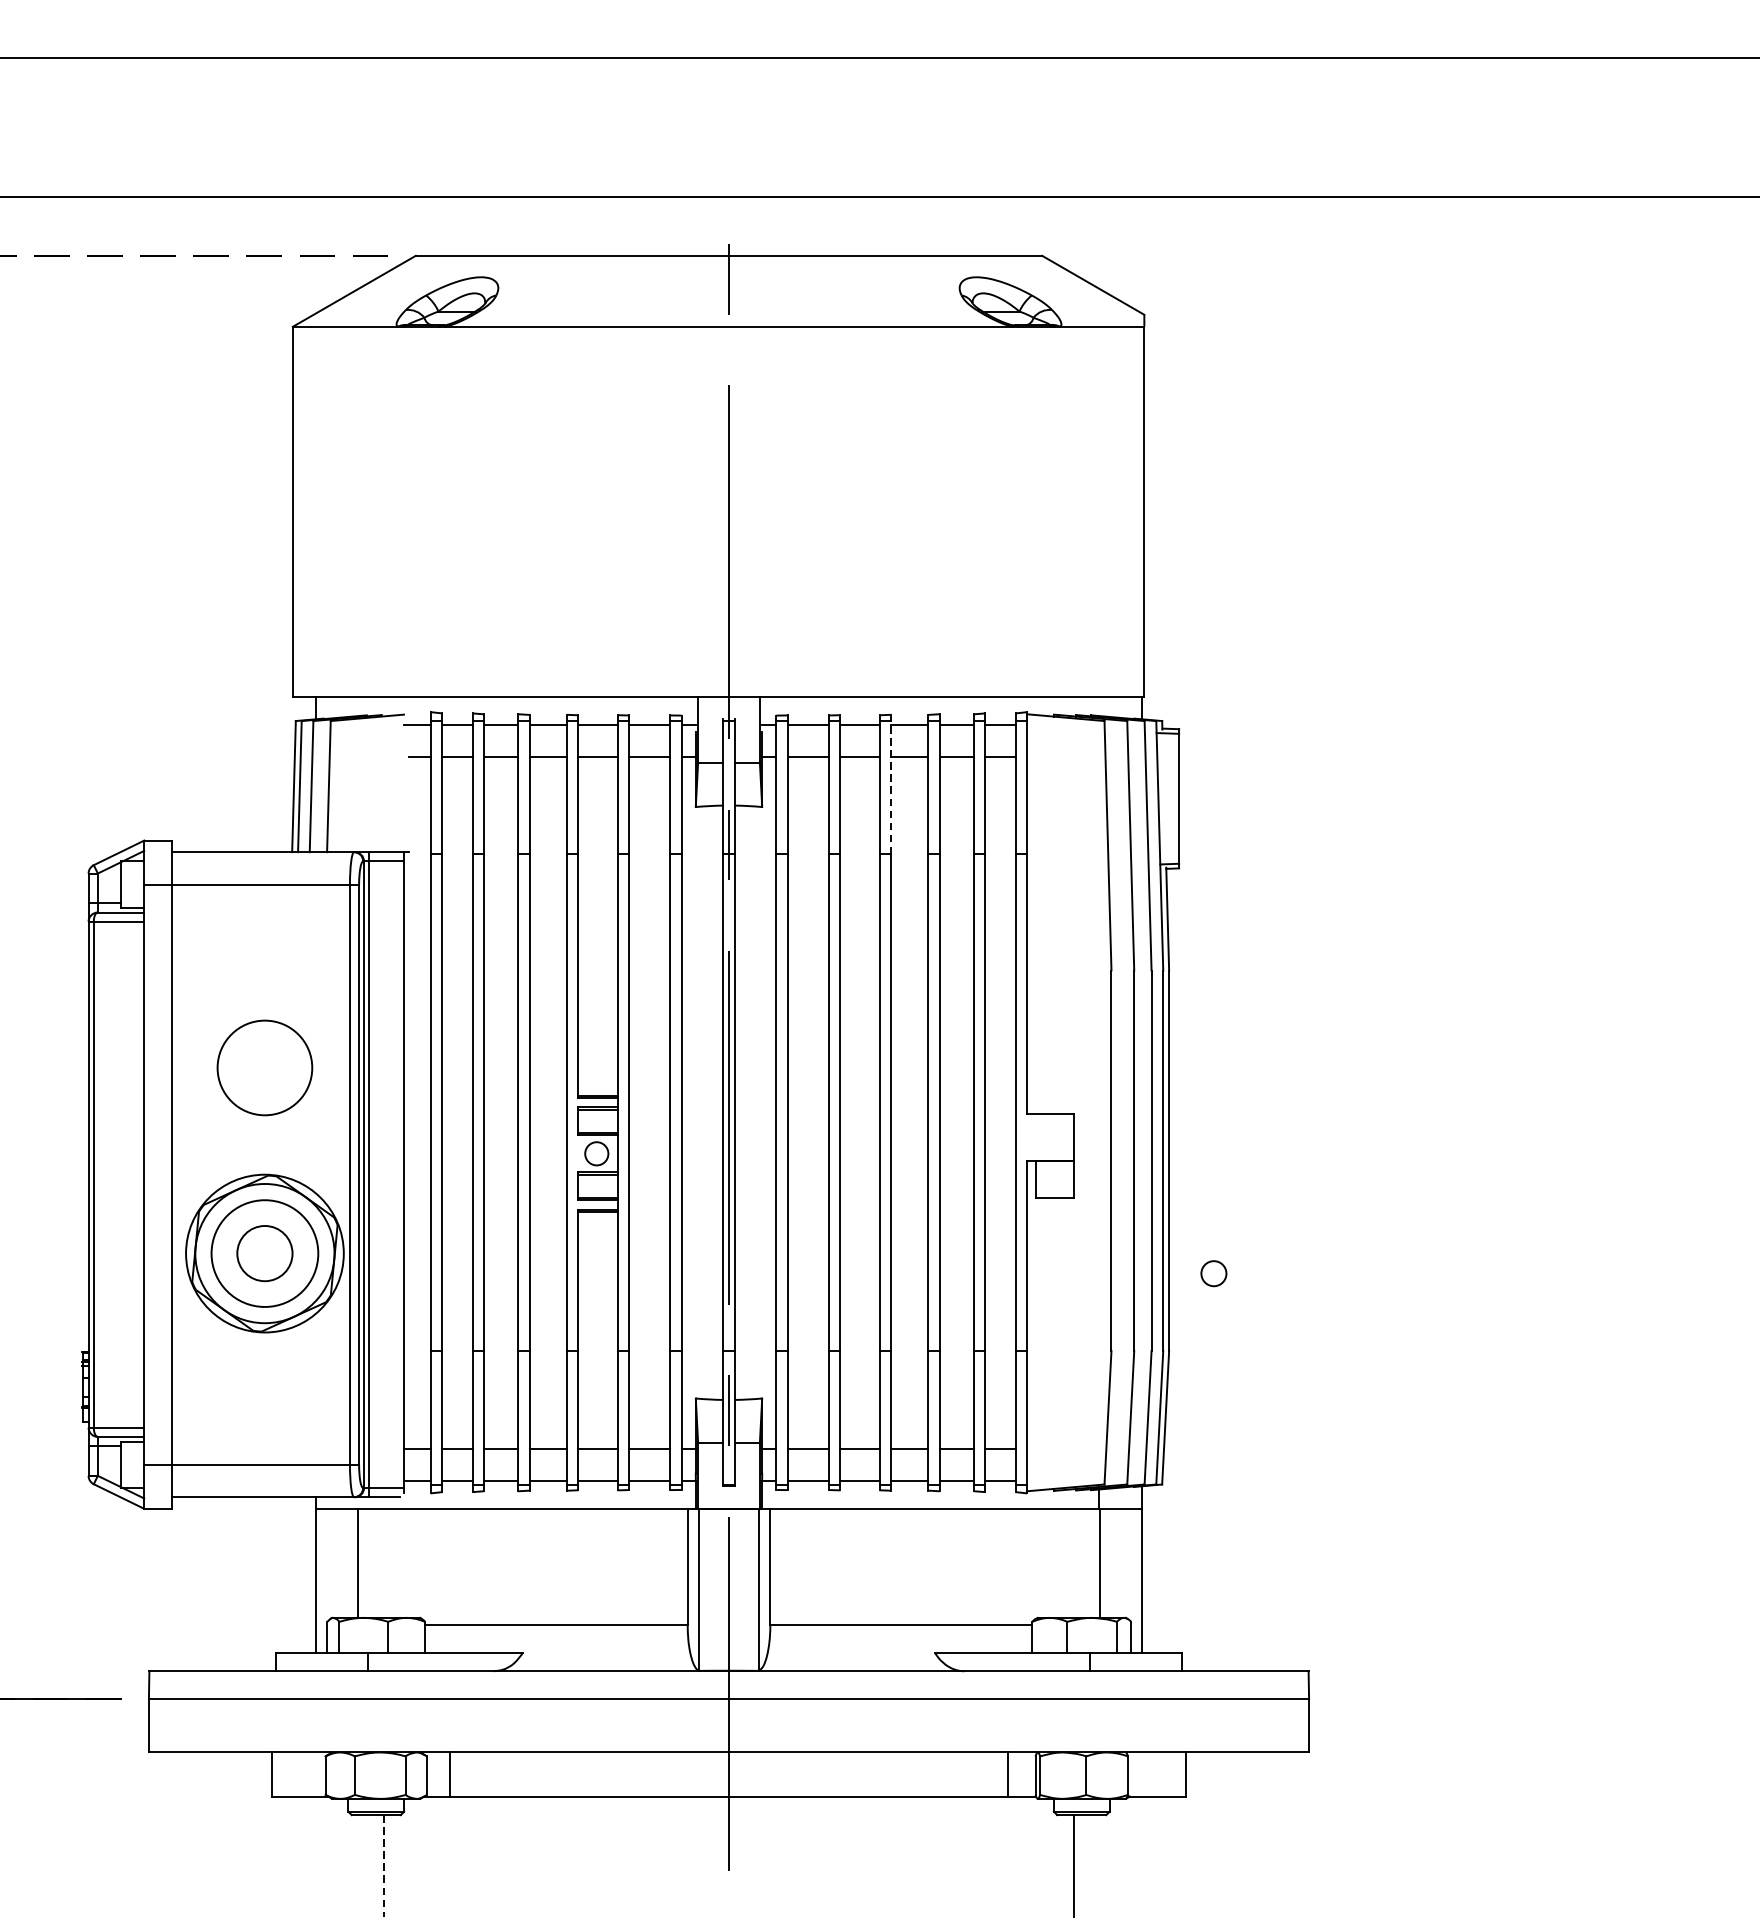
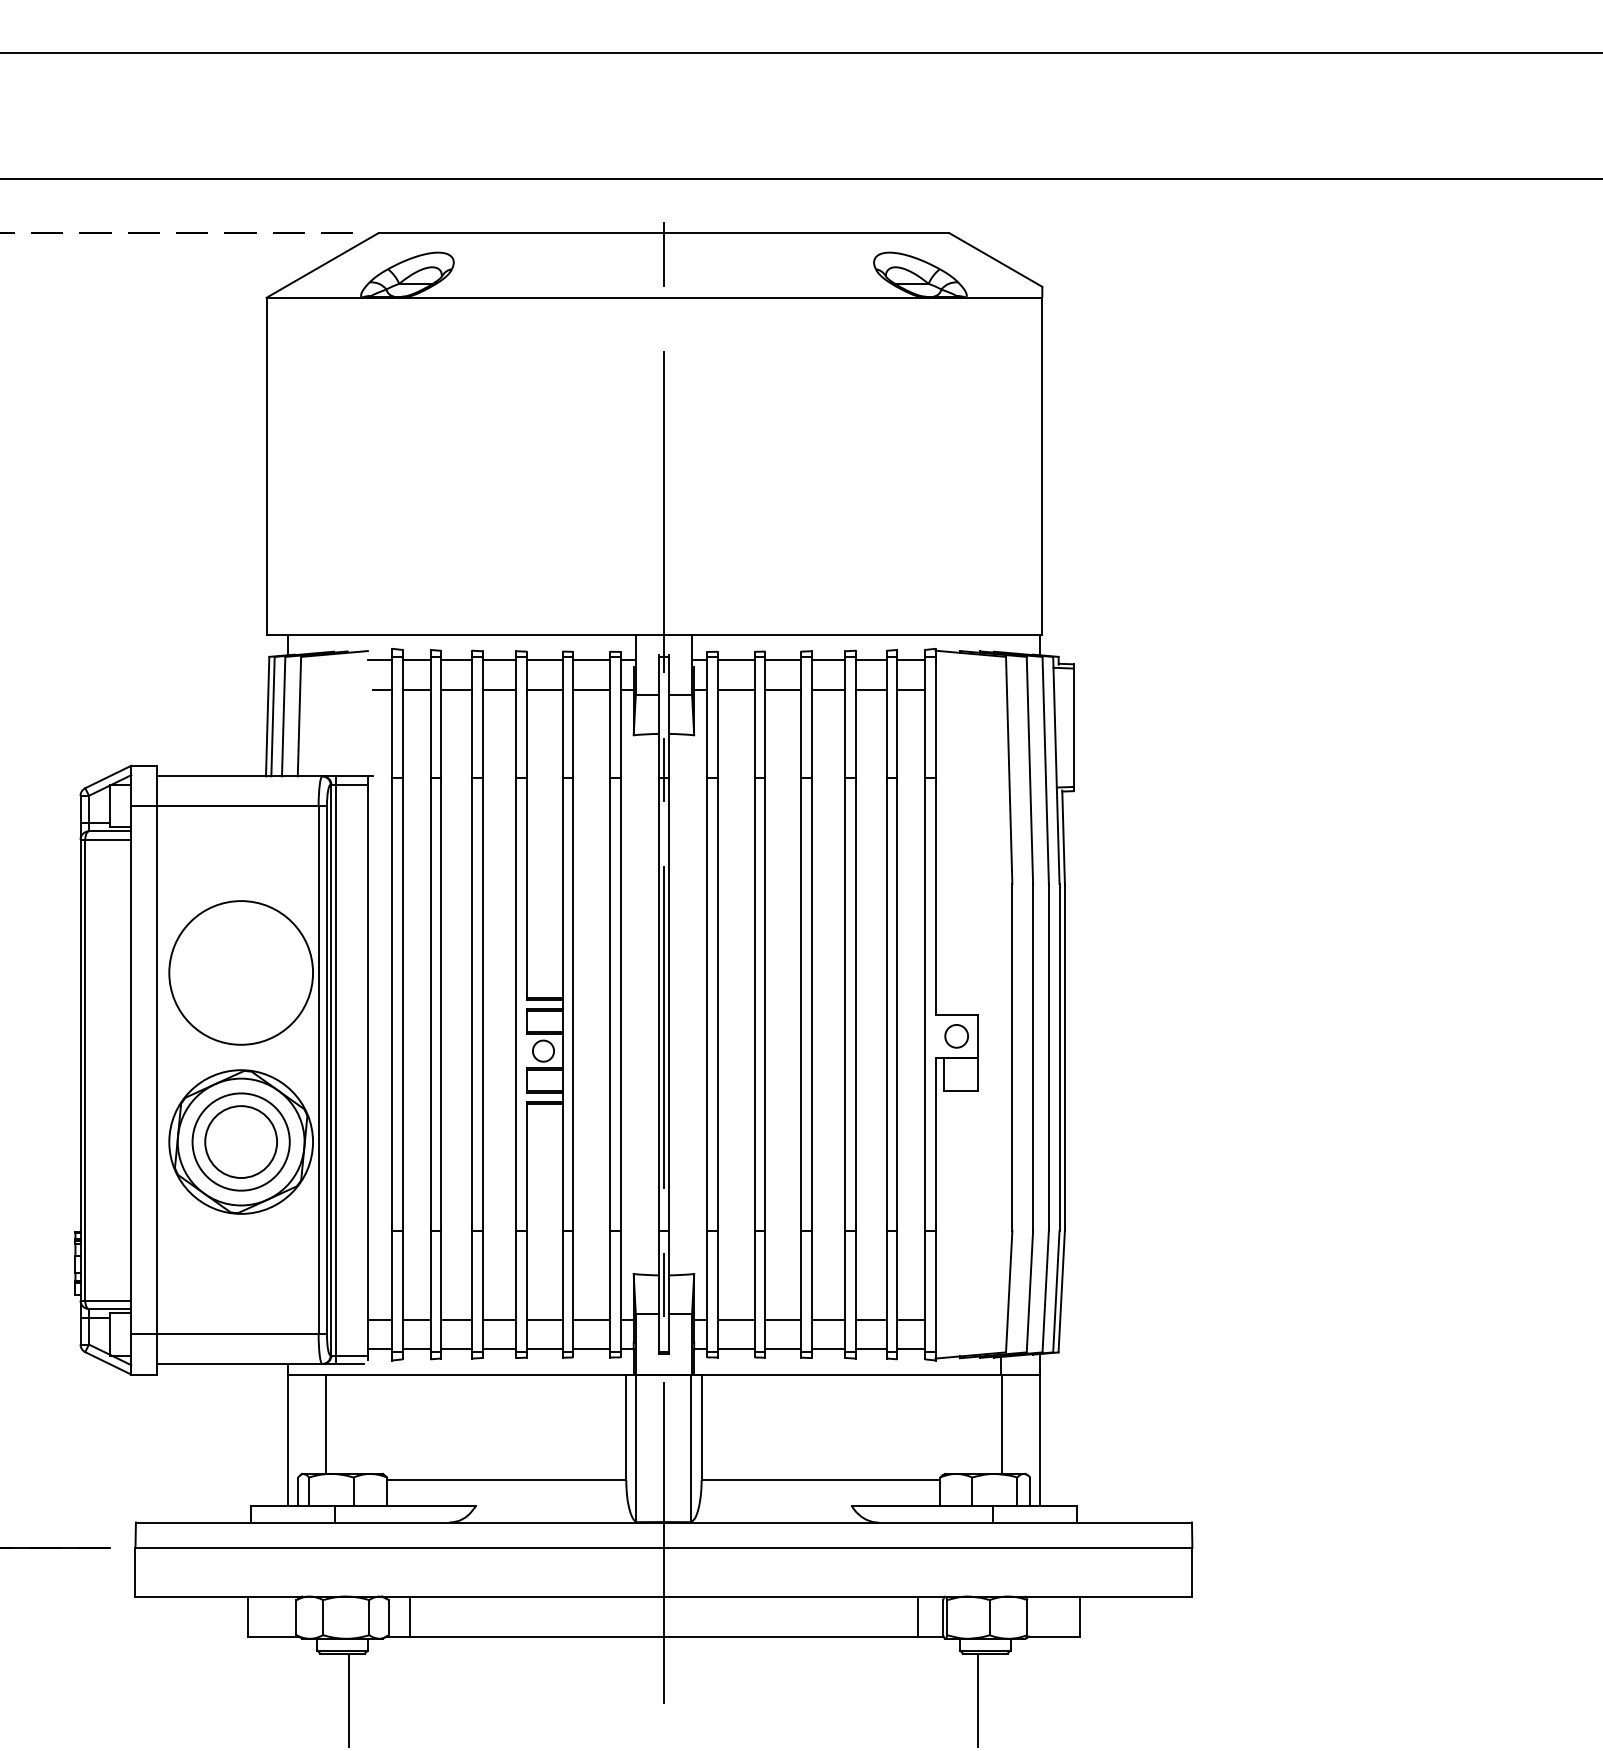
line: (890, 787) -> (811, 717), dashed -> solid
circle: (265, 1067) -> (241, 972), size x1.67
circle: (265, 1252) -> (241, 1141), size x1.43
circle: (1213, 1273) -> (956, 1036), moved
line: (383, 1866) -> (349, 1700), dashed -> solid

